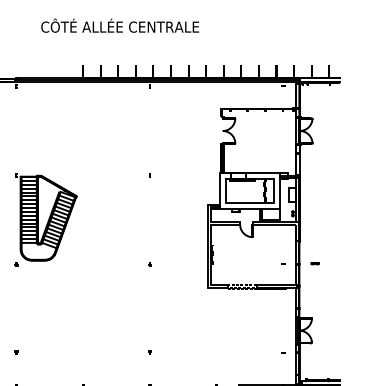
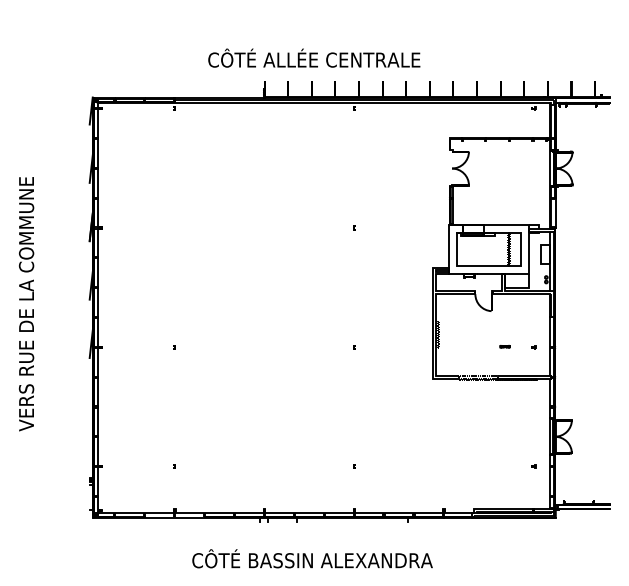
text: (120, 25) -> (314, 57), moved
part: (46, 217) -> (215, 284), removed
part: (314, 263) -> (504, 346), moved

